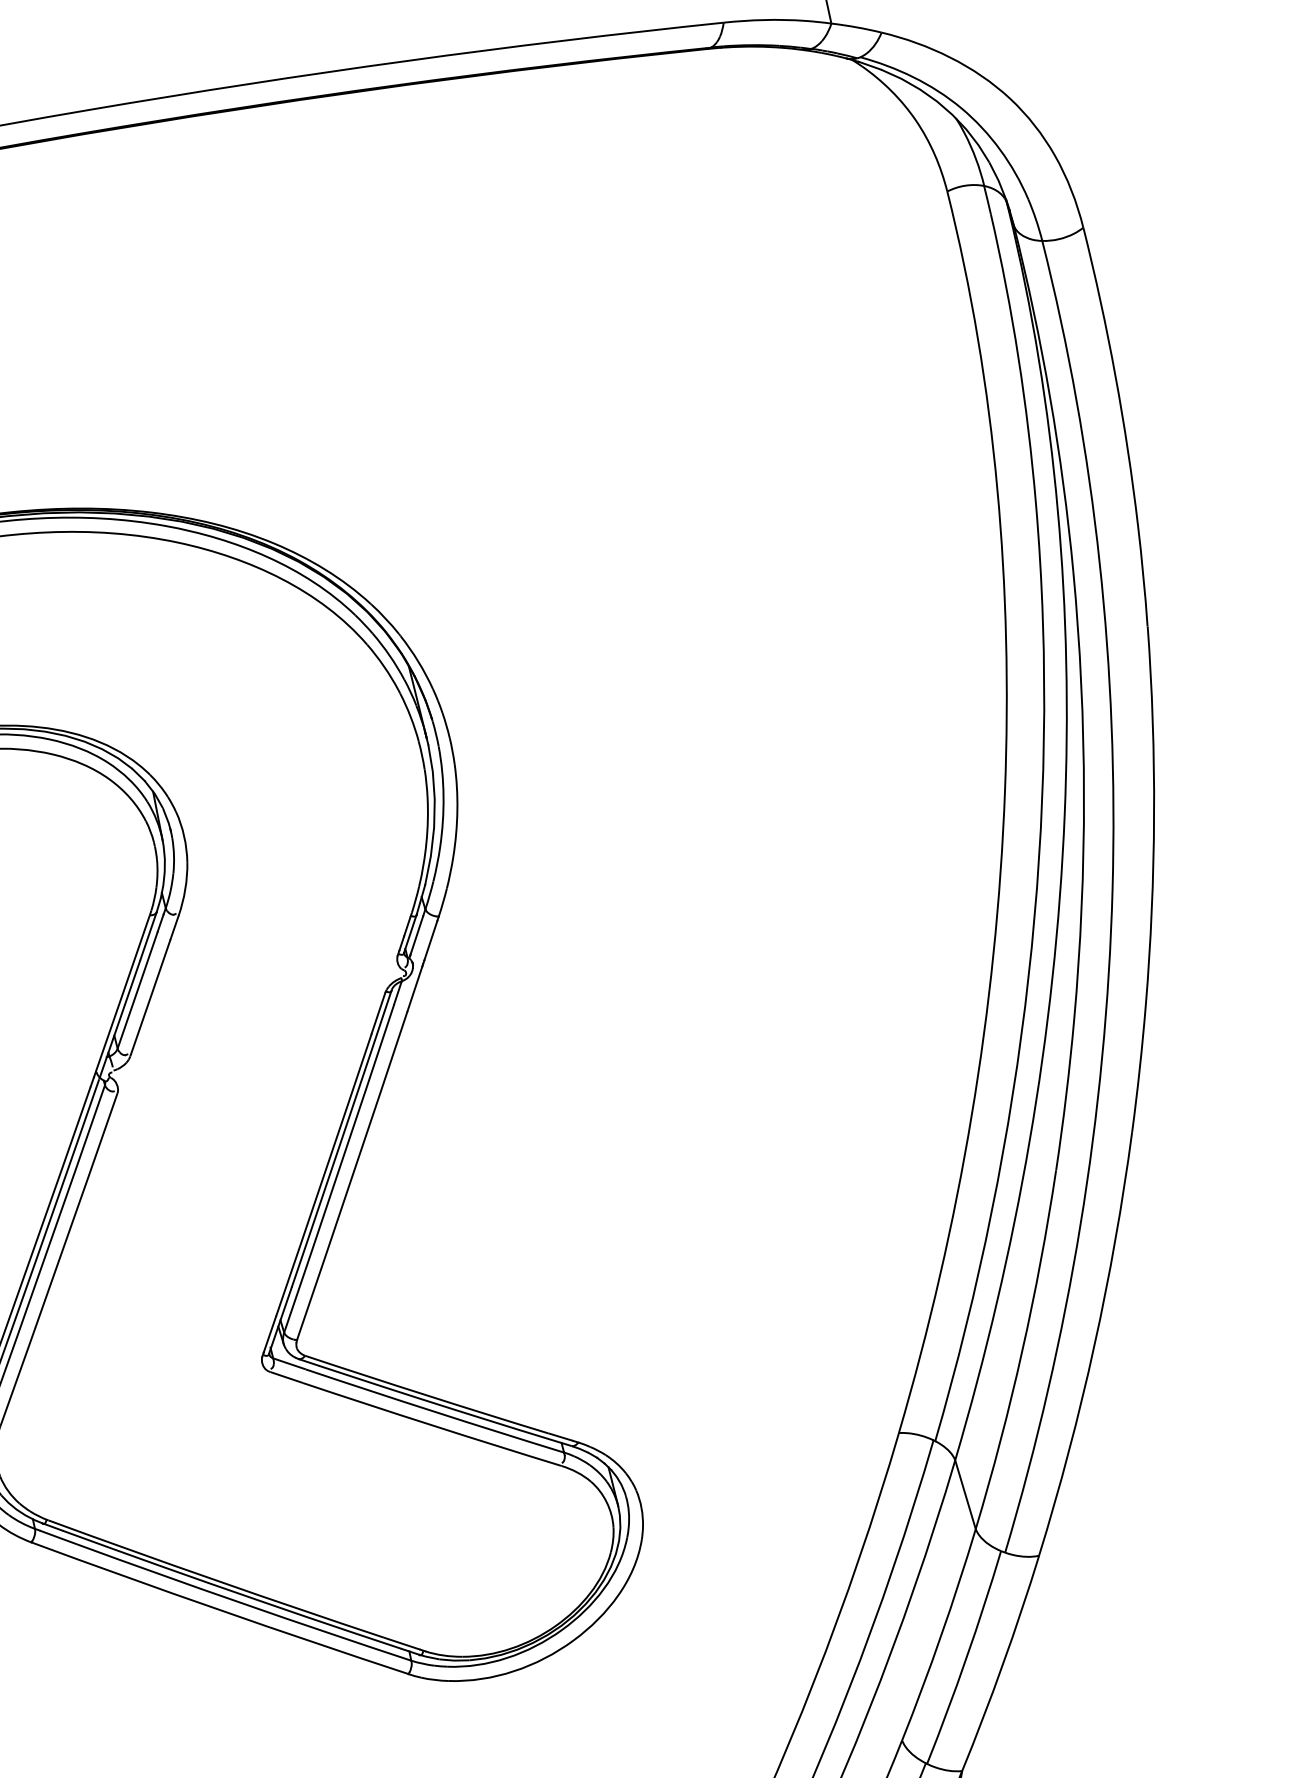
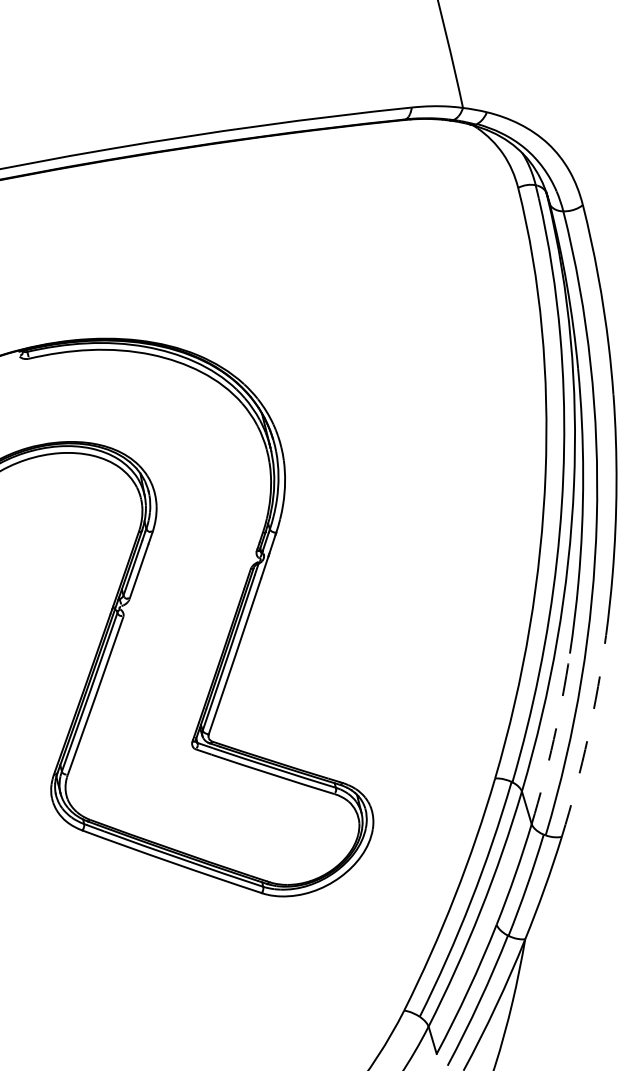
arc: (1095, 1346) -> (588, 737), solid -> dashed
arc: (1021, 1351) -> (553, 739), solid -> dashed

